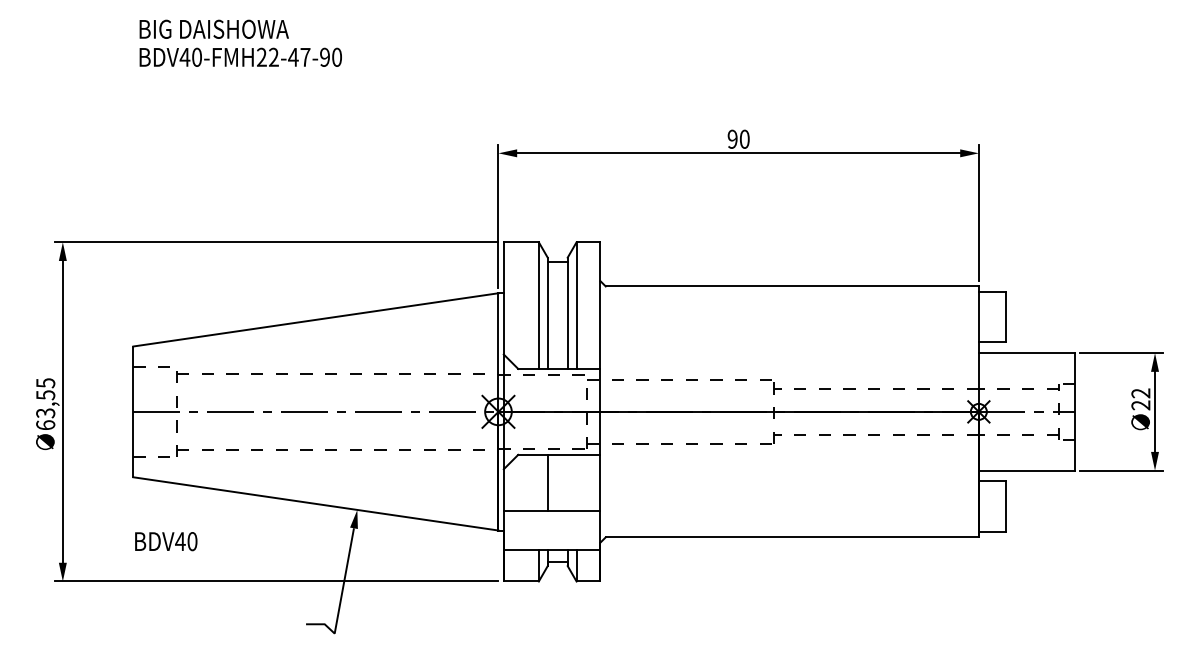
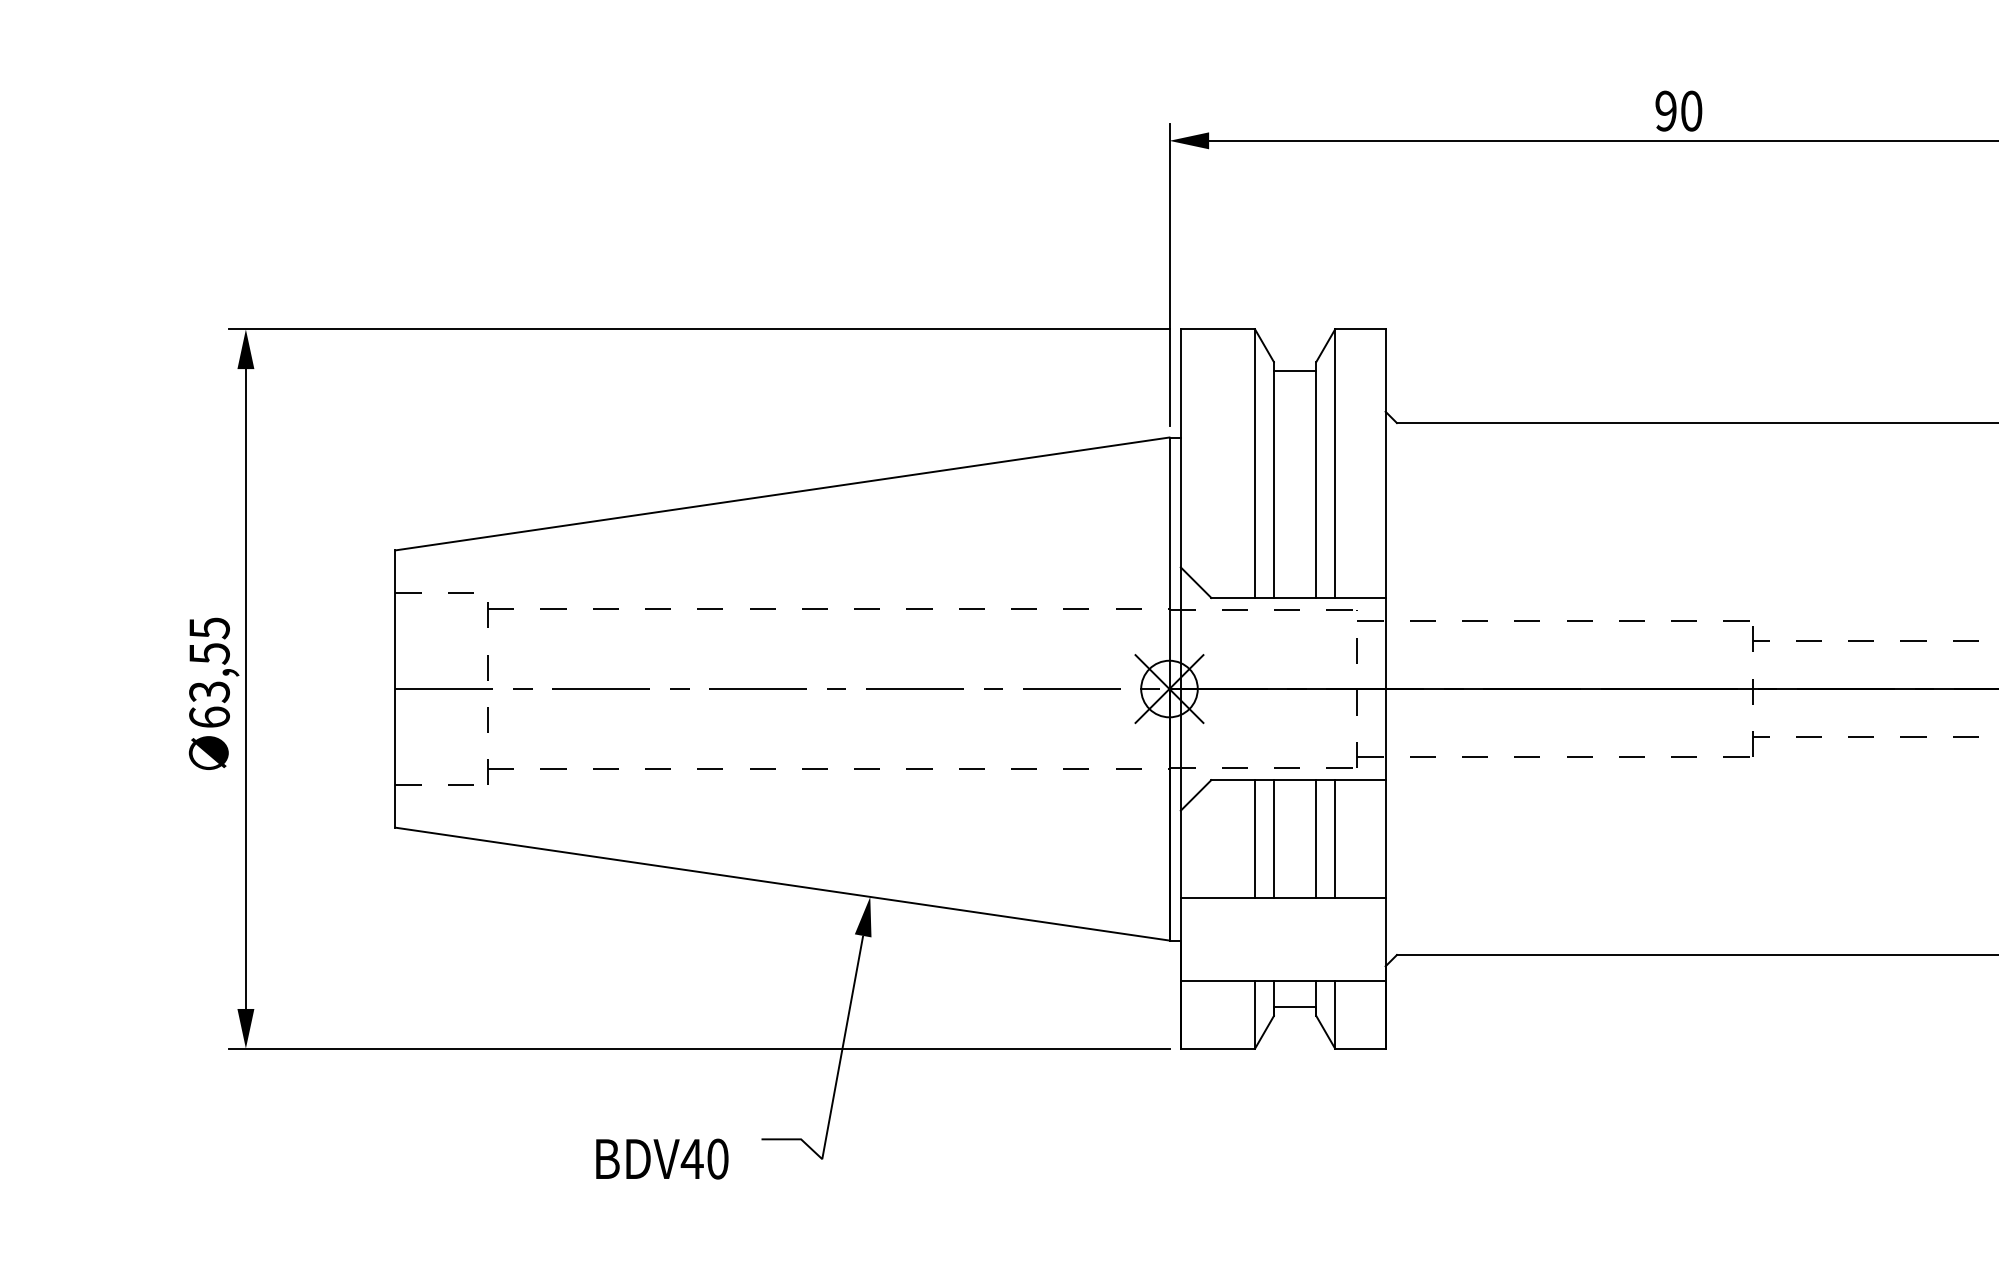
line: (538, 482) -> (1254, 838), added
line: (567, 482) -> (1315, 838), added
line: (576, 482) -> (1334, 838), added
text: (166, 541) -> (662, 1158), moved

